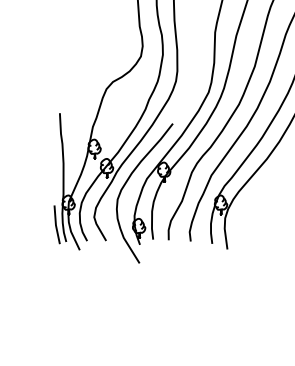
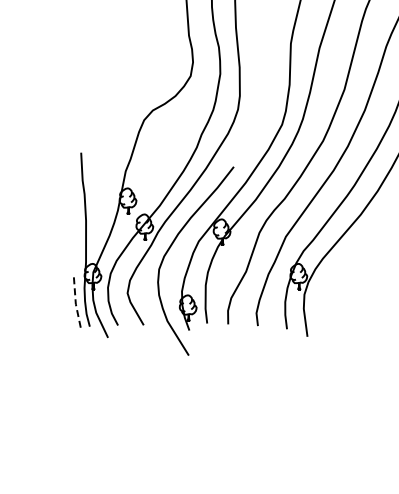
line: (55, 225) -> (75, 304), solid -> dashed

